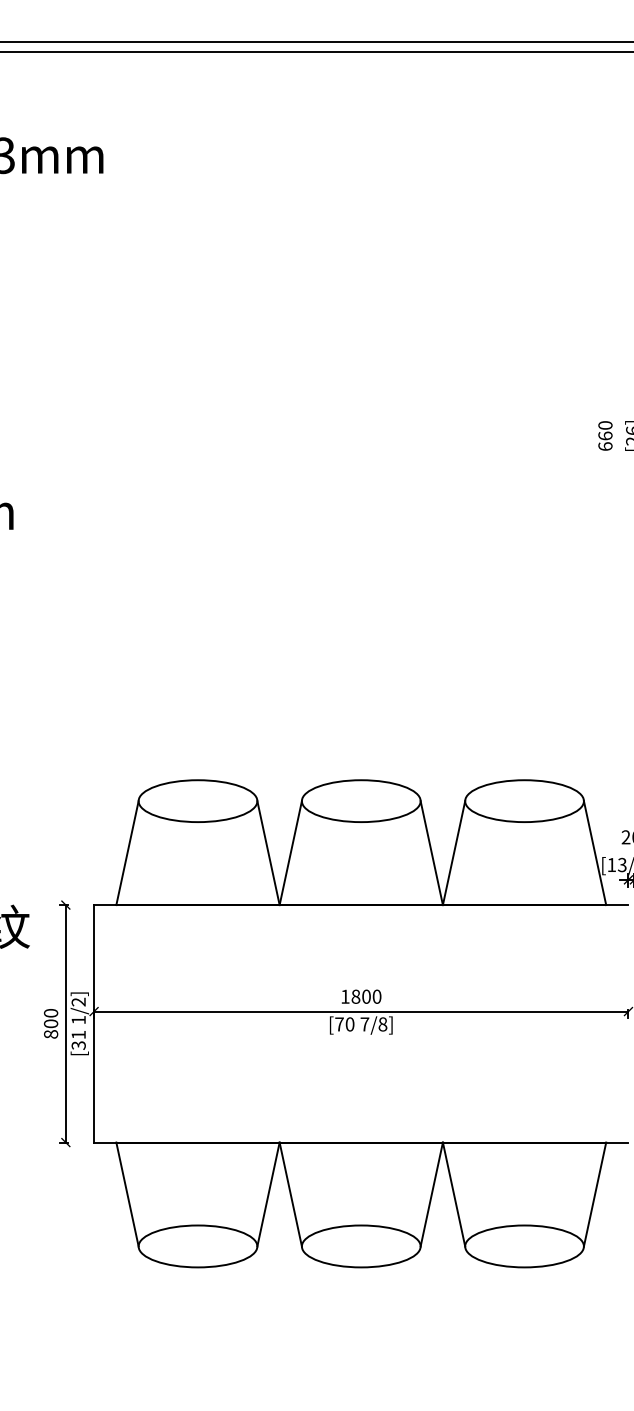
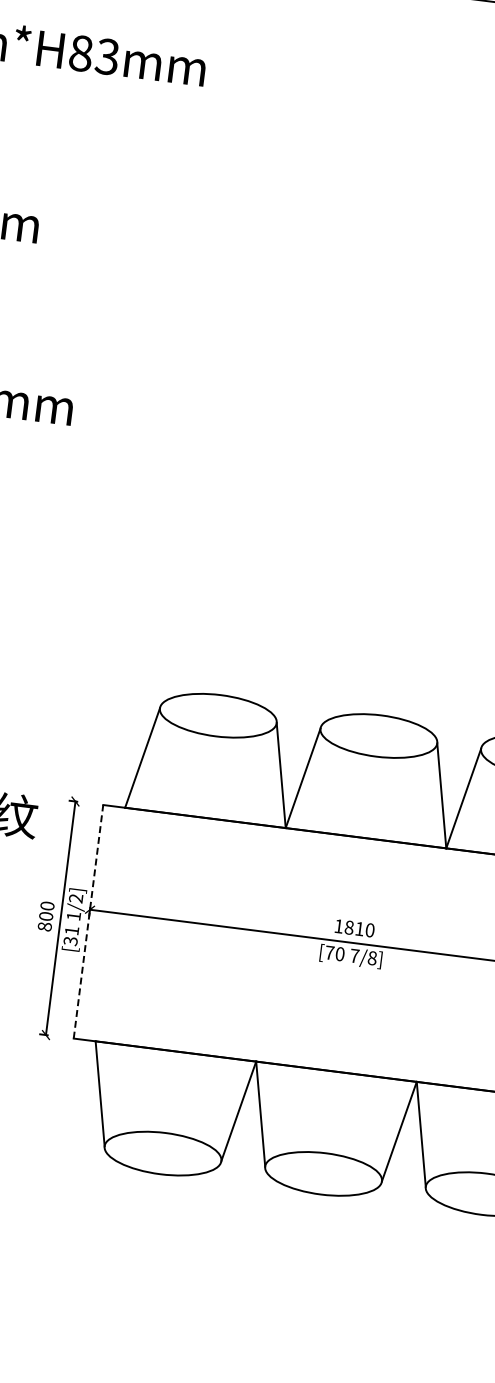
text: (366, 996) -> (359, 928), 1800 -> 1810
line: (94, 1023) -> (88, 921), solid -> dashed

